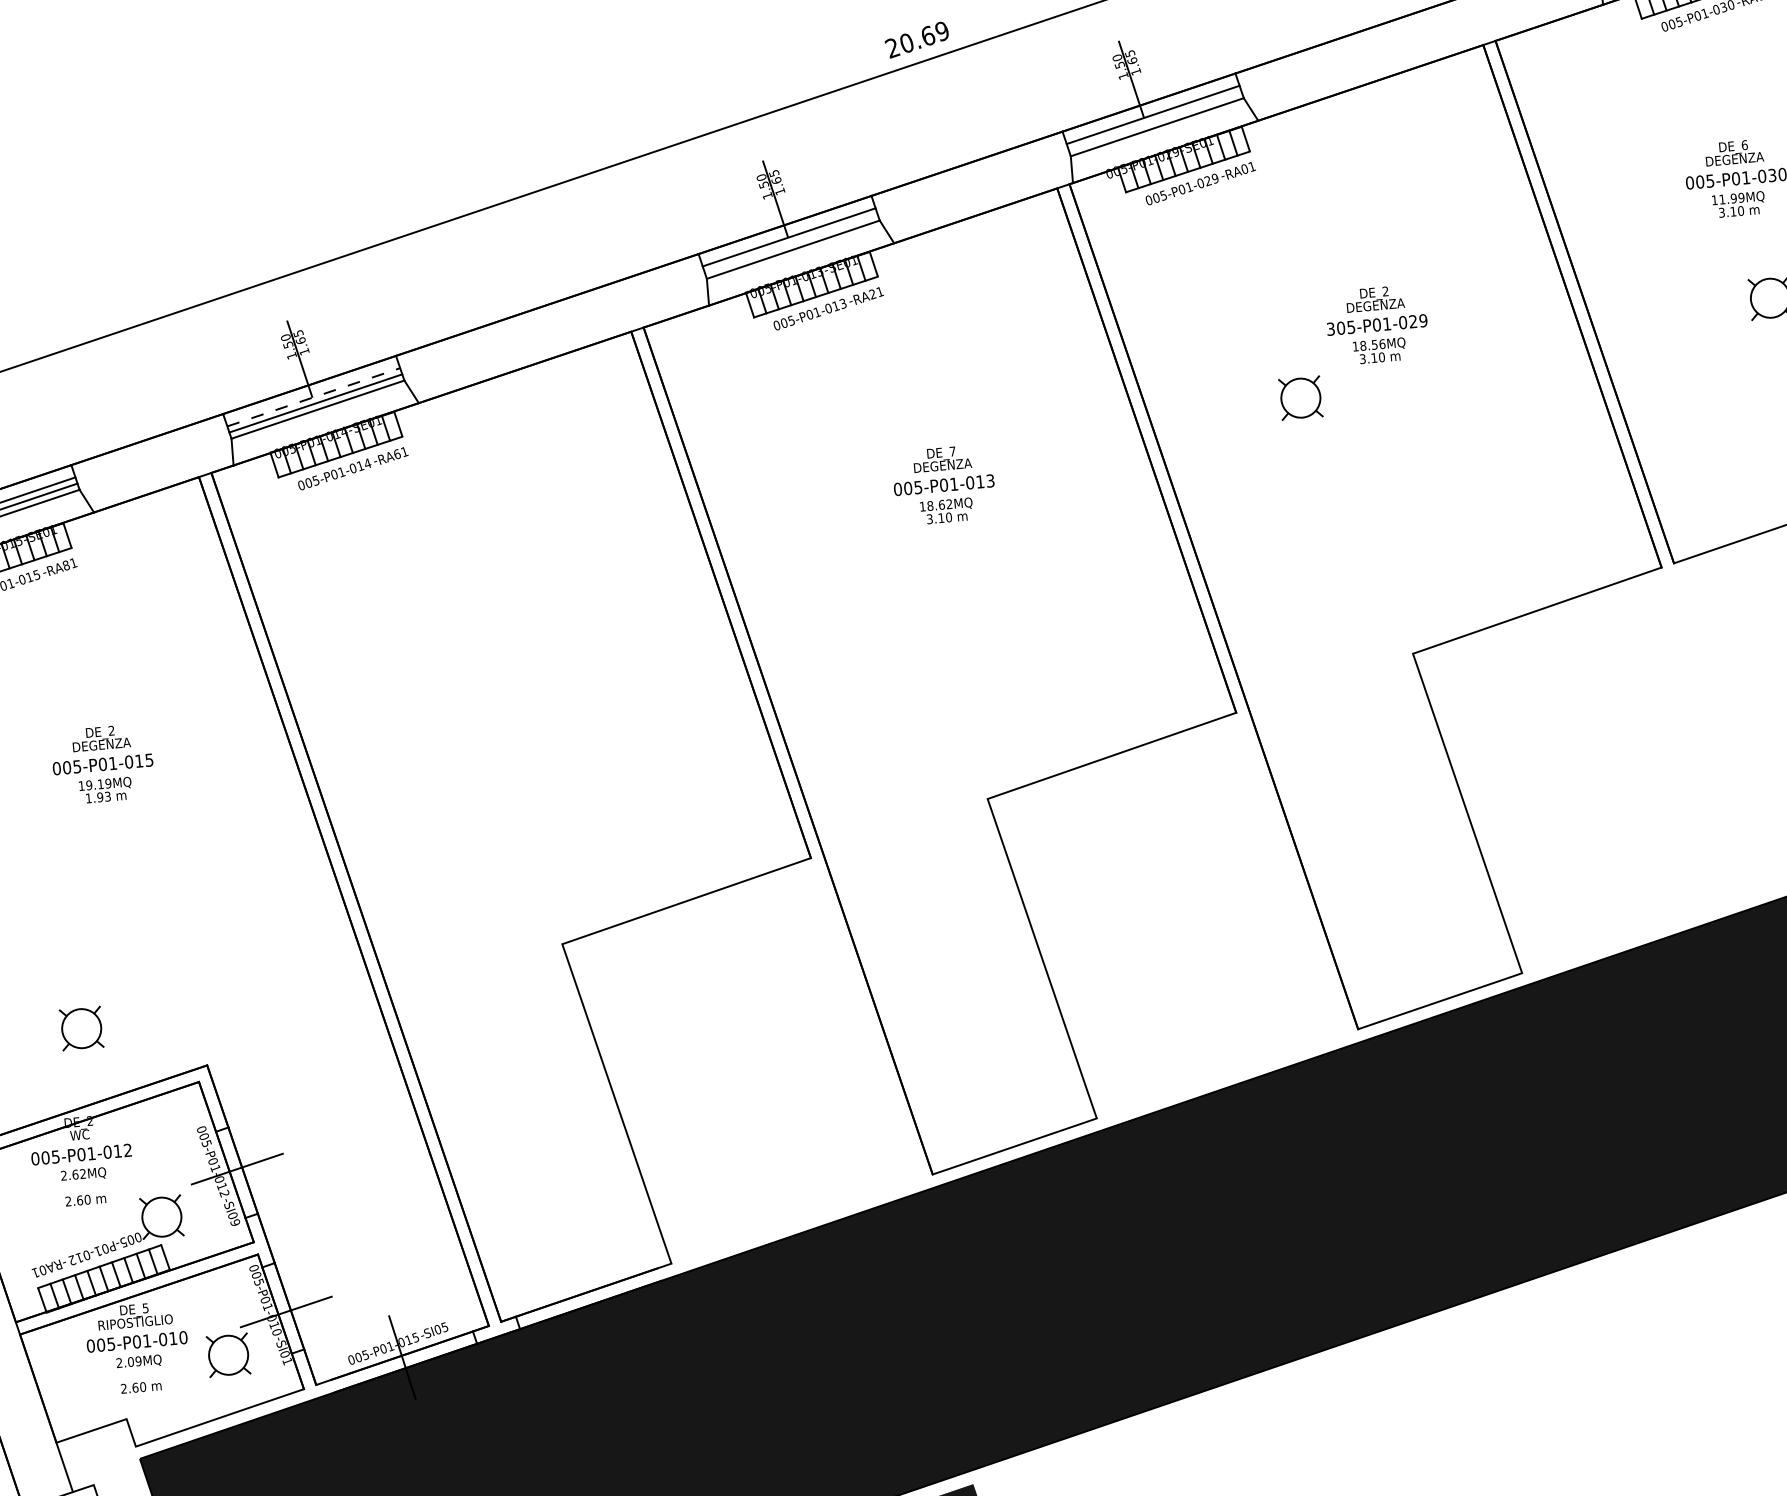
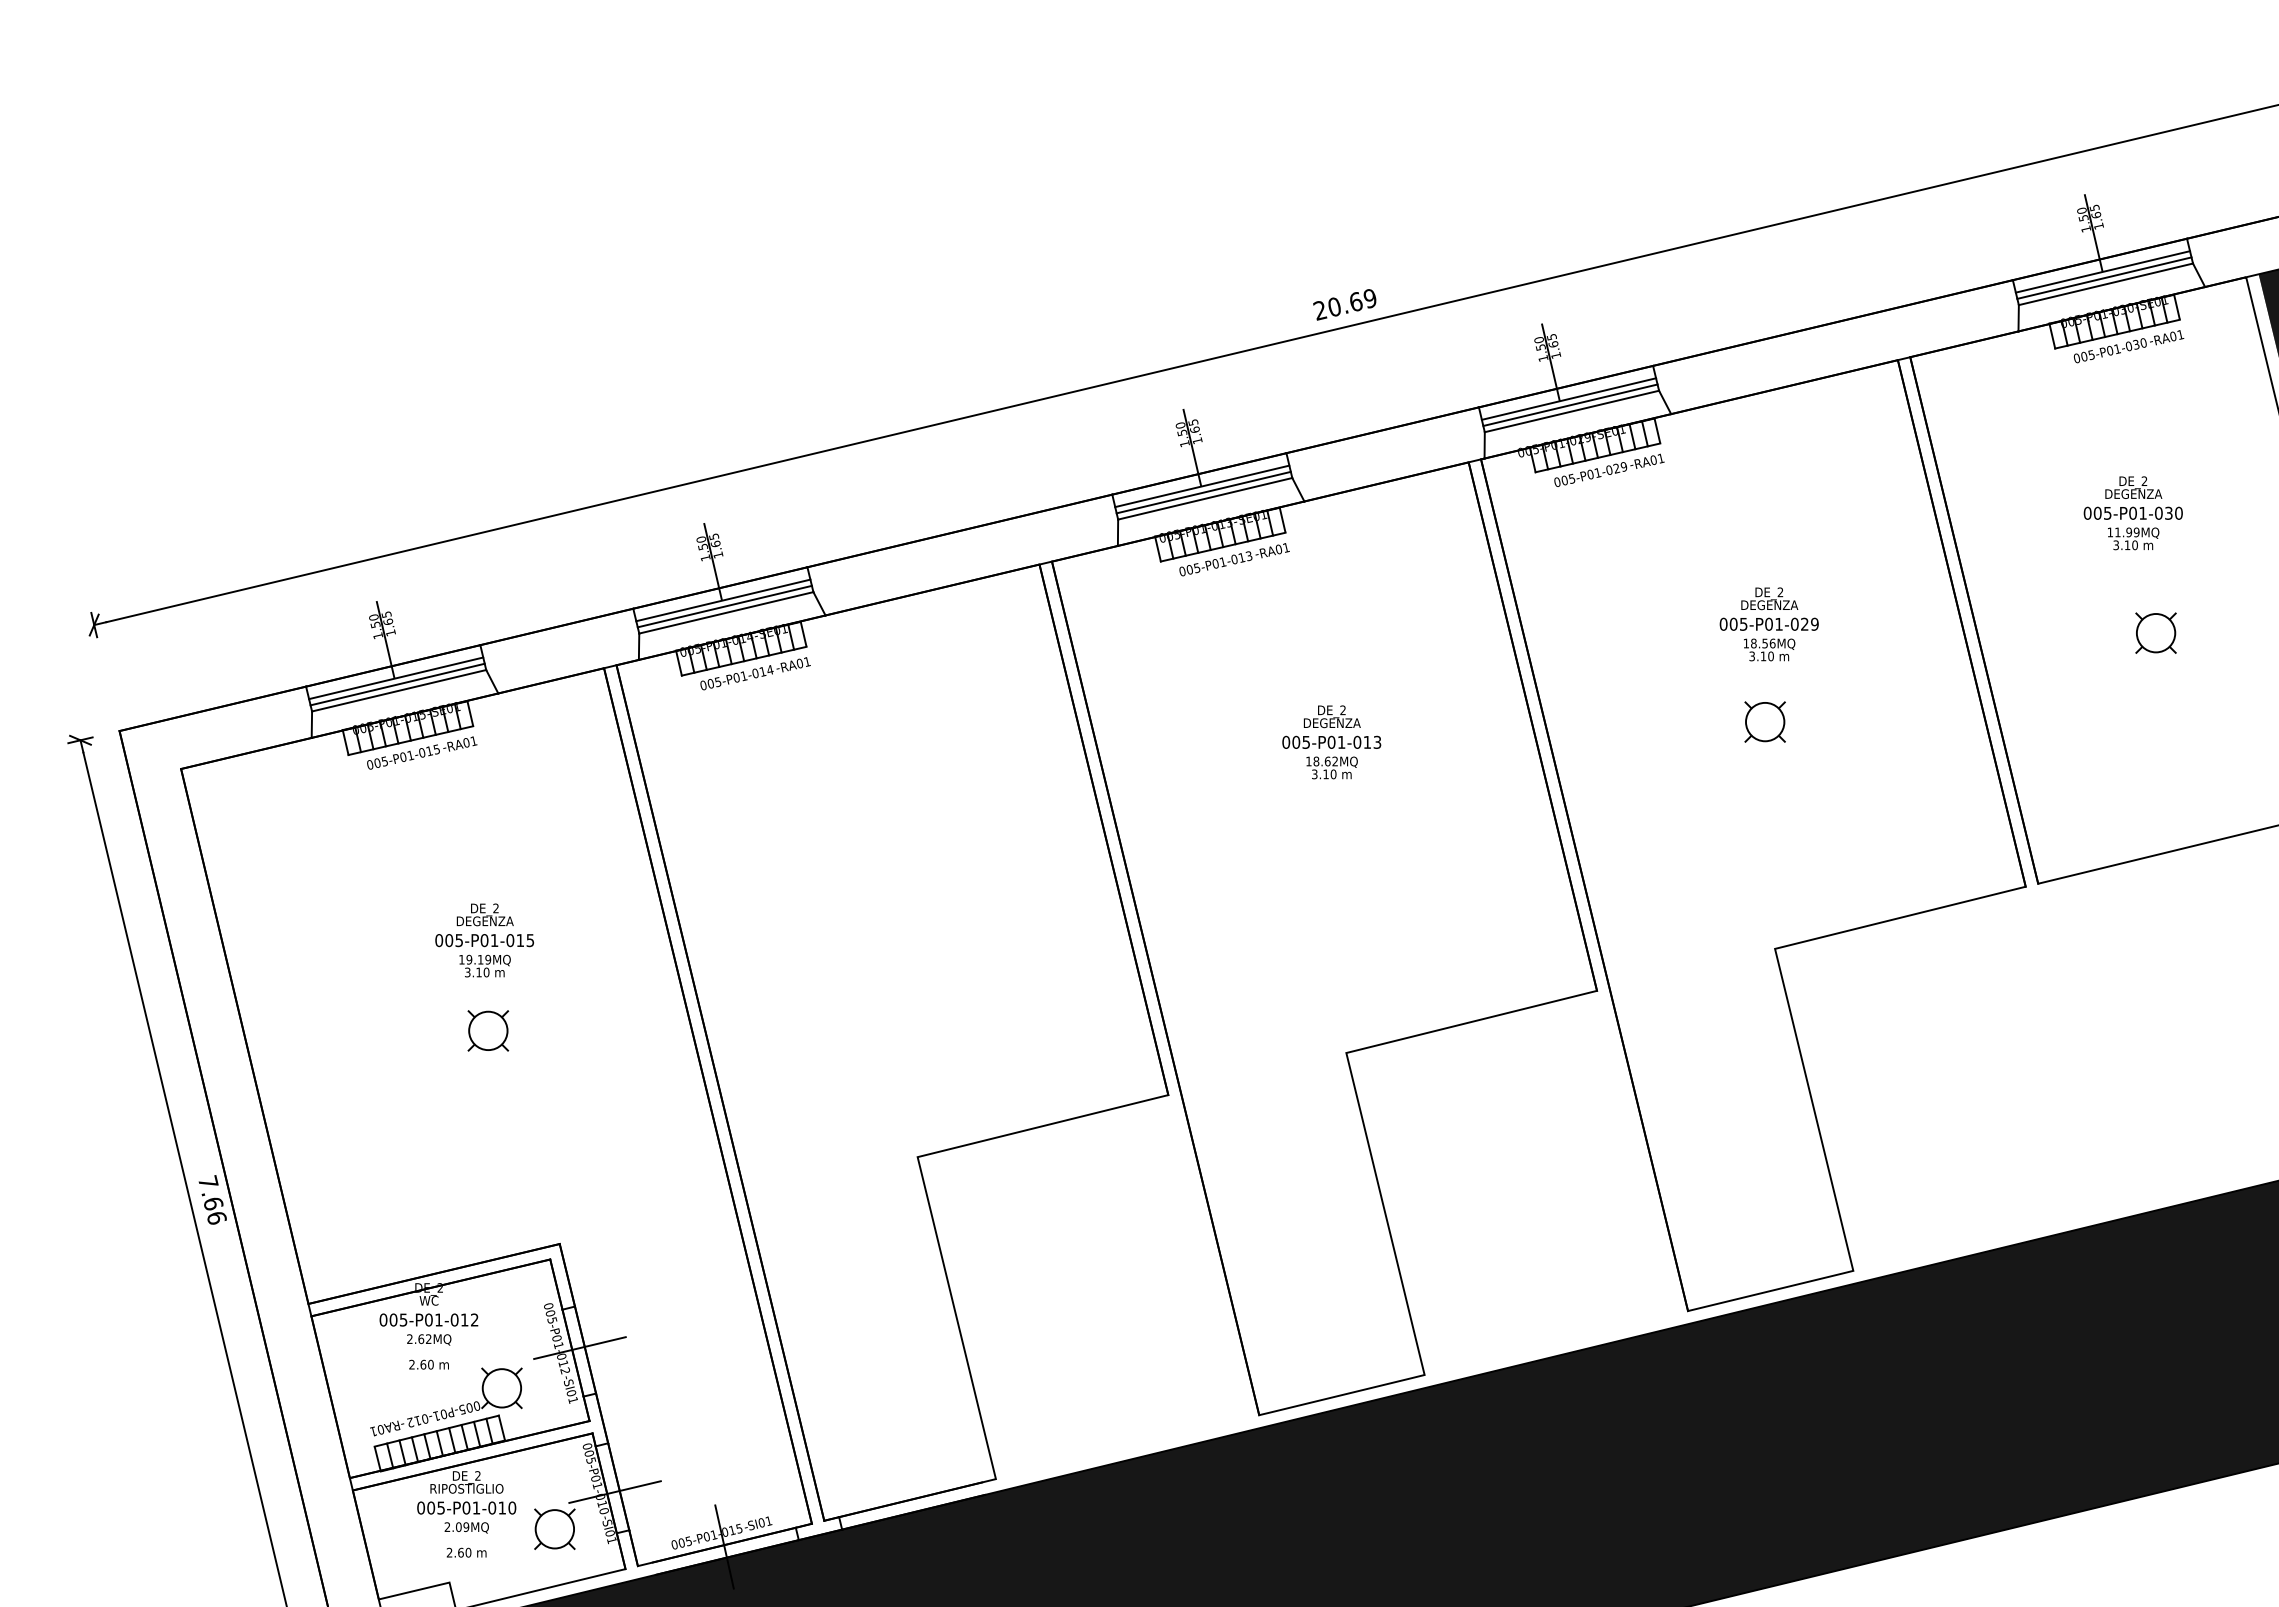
line: (1155, 120) -> (1570, 404), added
text: (1744, 145) -> (2144, 481), DE_6 -> DE_2
line: (790, 243) -> (1203, 492), added
text: (872, 294) -> (1278, 549), RA21 -> RA01
text: (1330, 328) -> (1723, 623), 305-P01-029 -> 005-P01-029
line: (313, 397) -> (723, 600), dashed -> solid
part: (1300, 397) -> (1764, 721), moved
text: (952, 451) -> (1342, 710), DE_7 -> DE_2
text: (396, 453) -> (799, 662), RA61 -> RA01
text: (66, 565) -> (466, 742), RA81 -> RA01
text: (98, 797) -> (477, 972), 1.93 -> 3.10
part: (81, 1028) -> (488, 1030), moved
text: (234, 1223) -> (572, 1400), SI09 -> SI01
text: (145, 1307) -> (477, 1475), DE_5 -> DE_2
text: (444, 1326) -> (768, 1520), SI05 -> SI01

